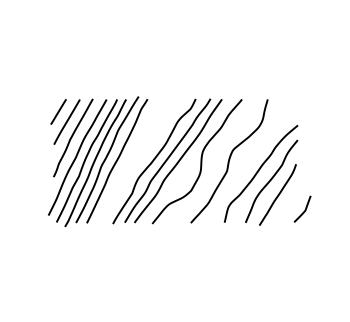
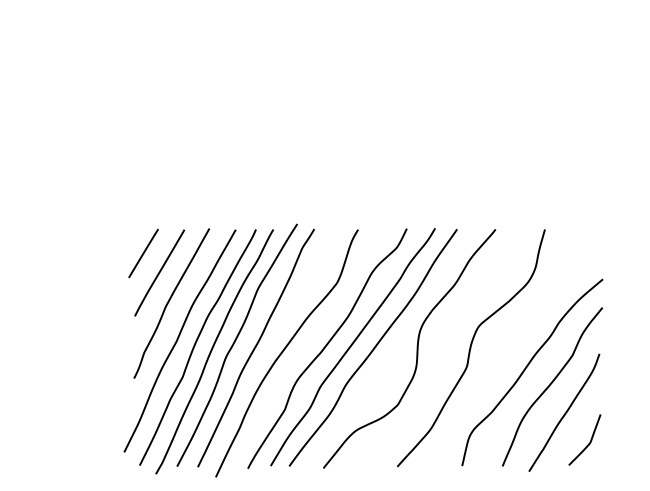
curve: (132, 162) -> (285, 350), added
curve: (304, 209) -> (588, 440), moved

